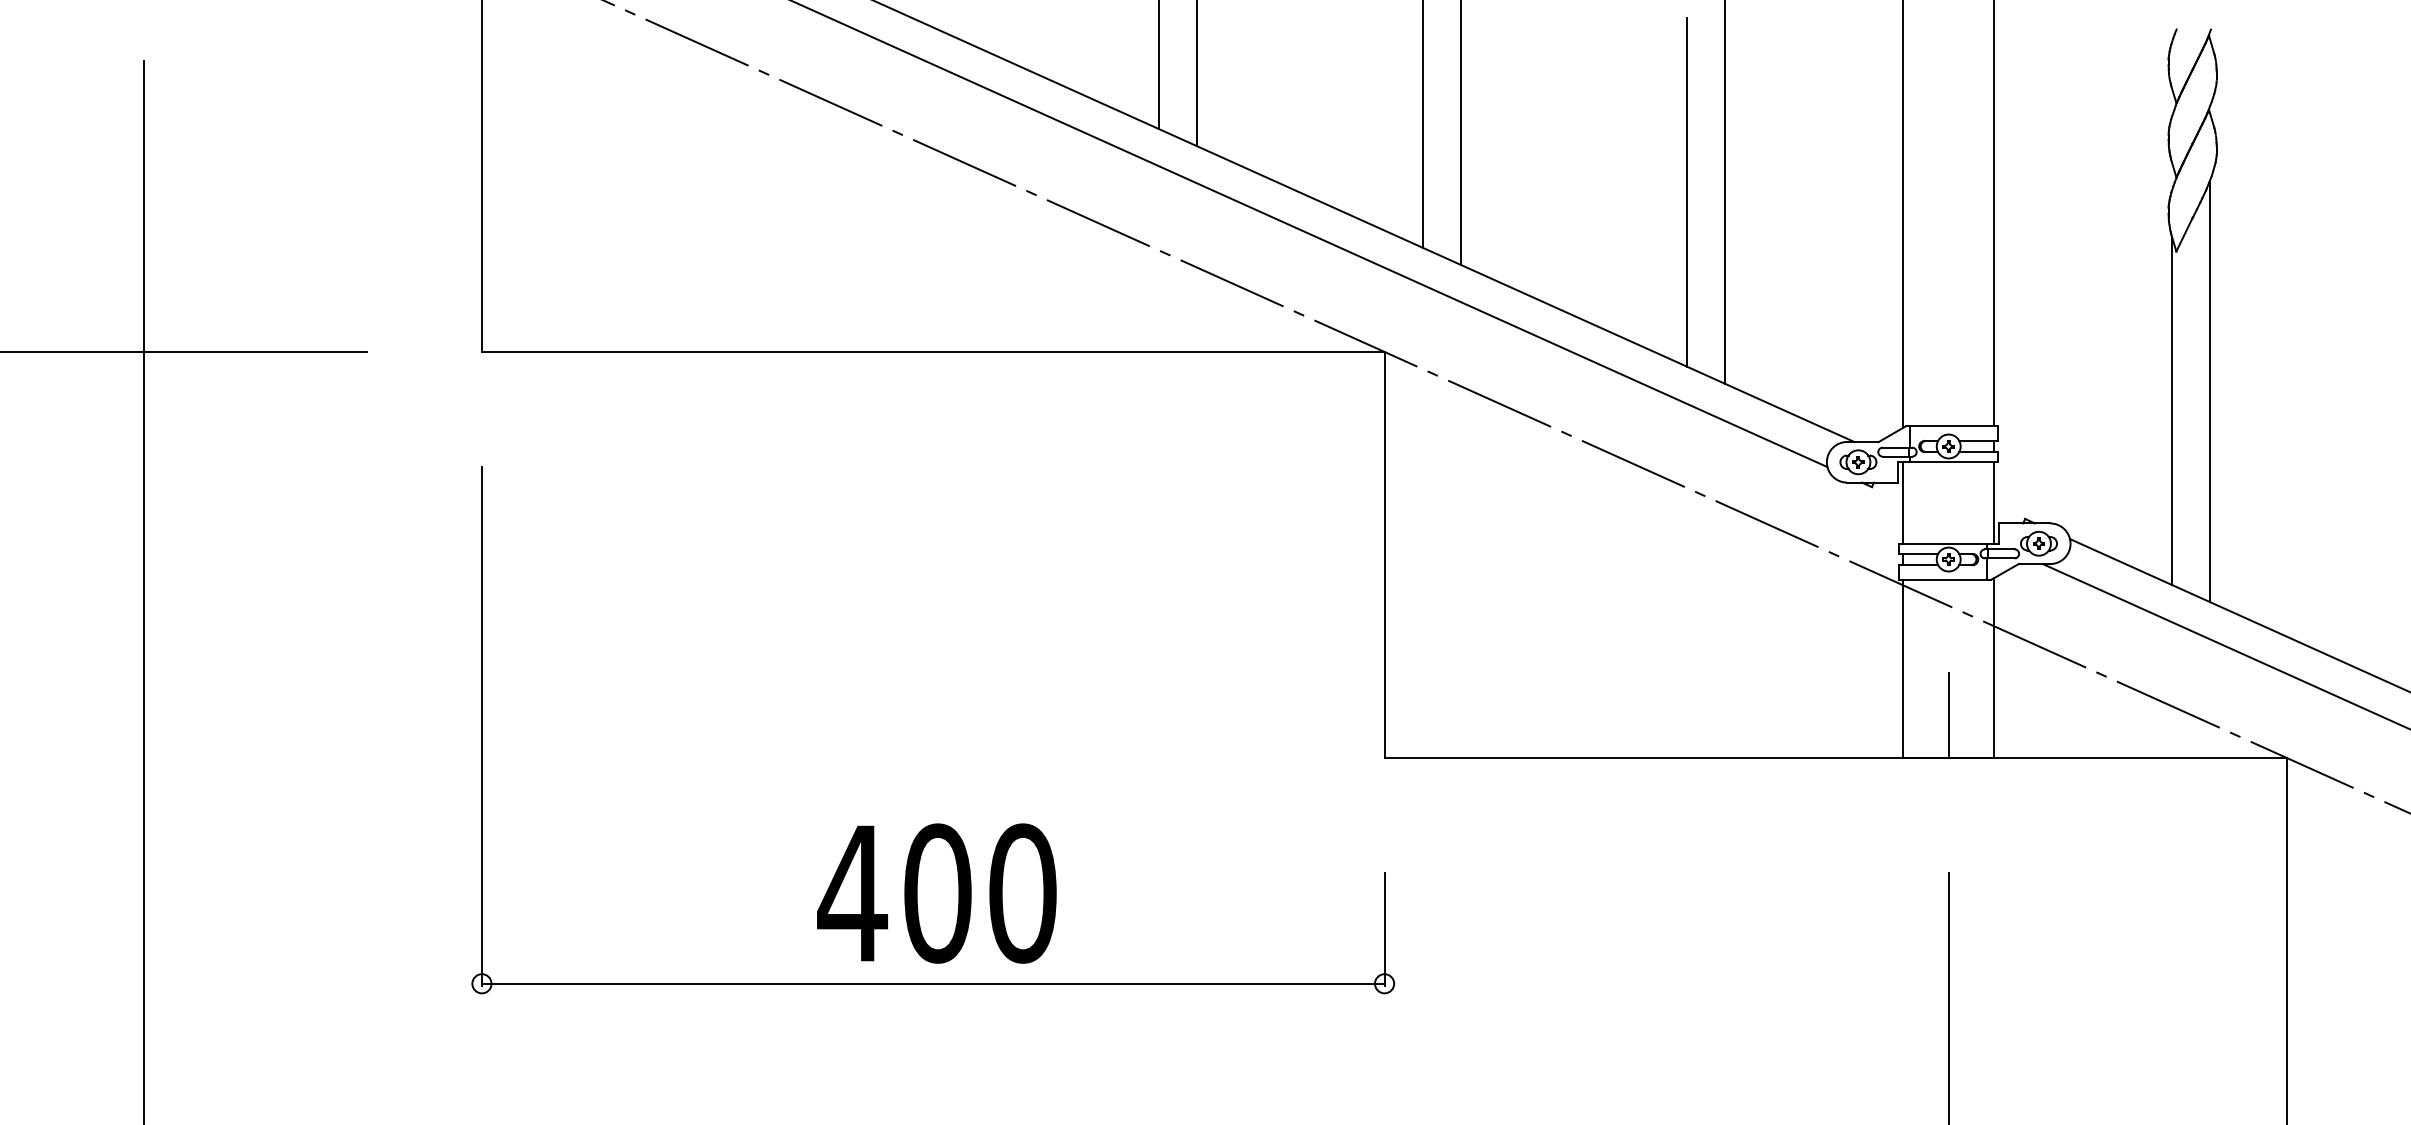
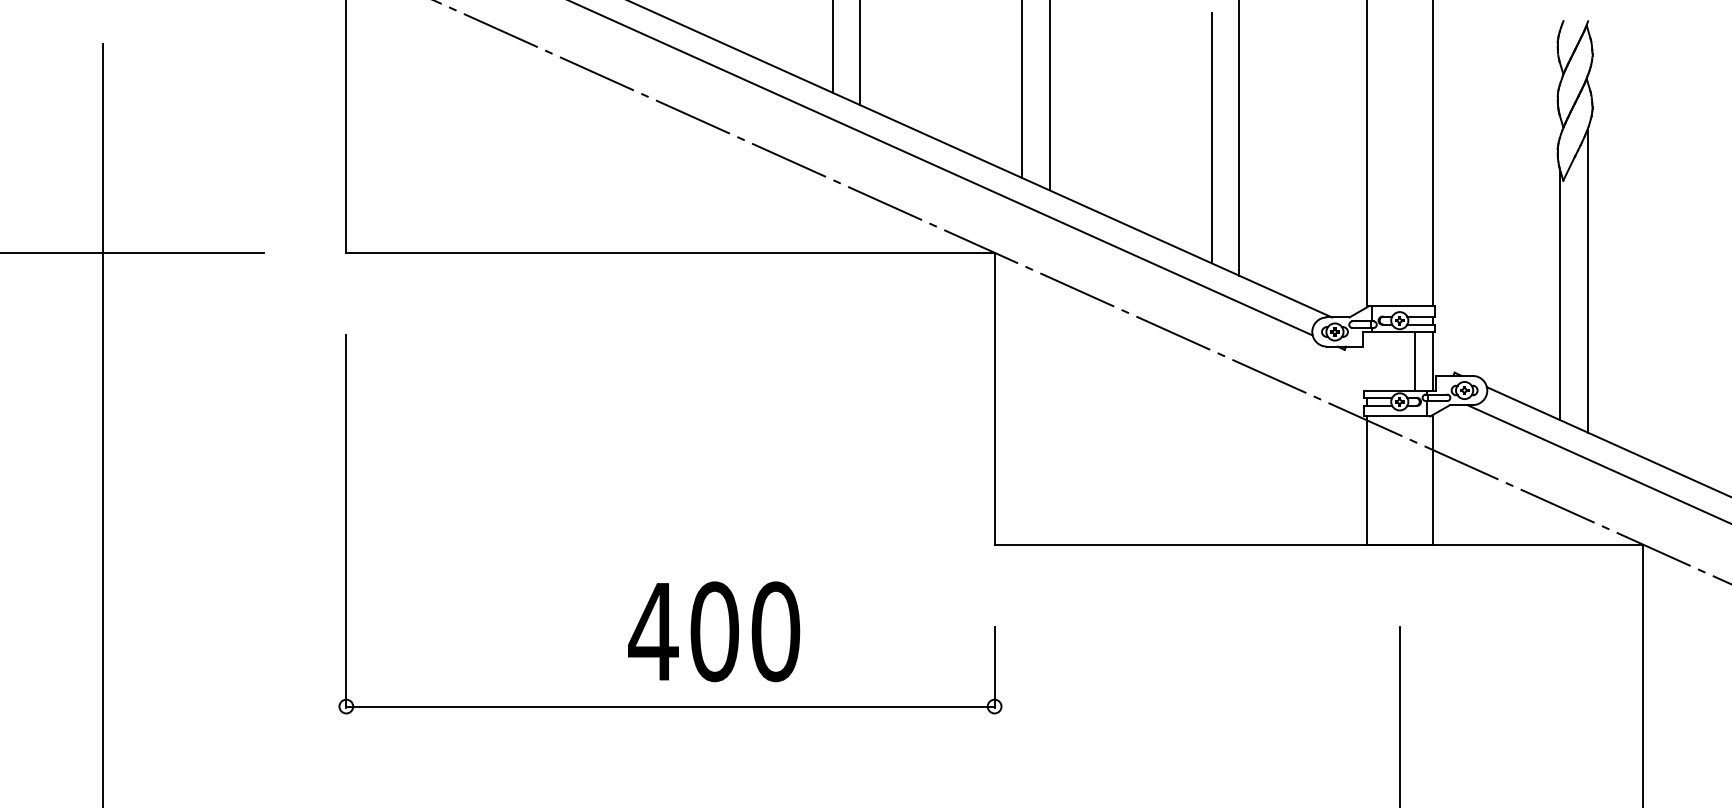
line: (1902, 503) -> (1414, 361), moved
line: (1948, 714) -> (1399, 513), removed
text: (937, 893) -> (714, 631), moved

